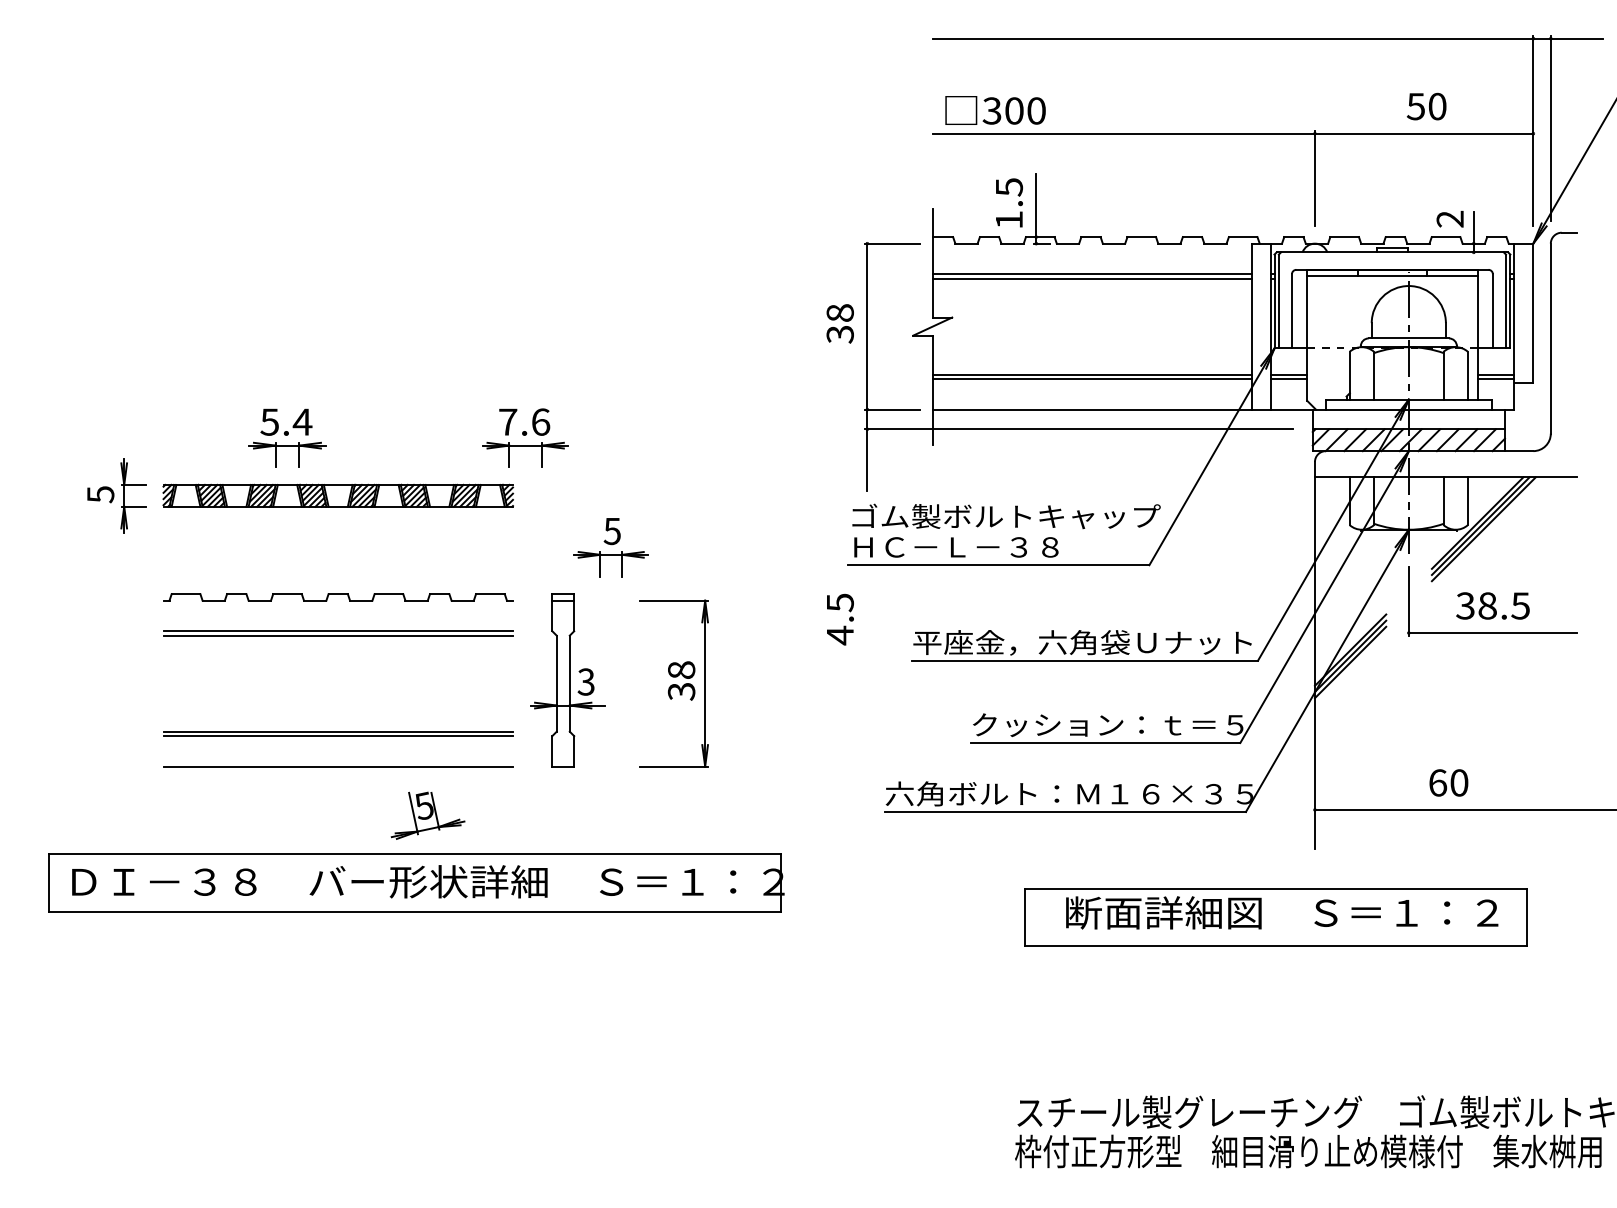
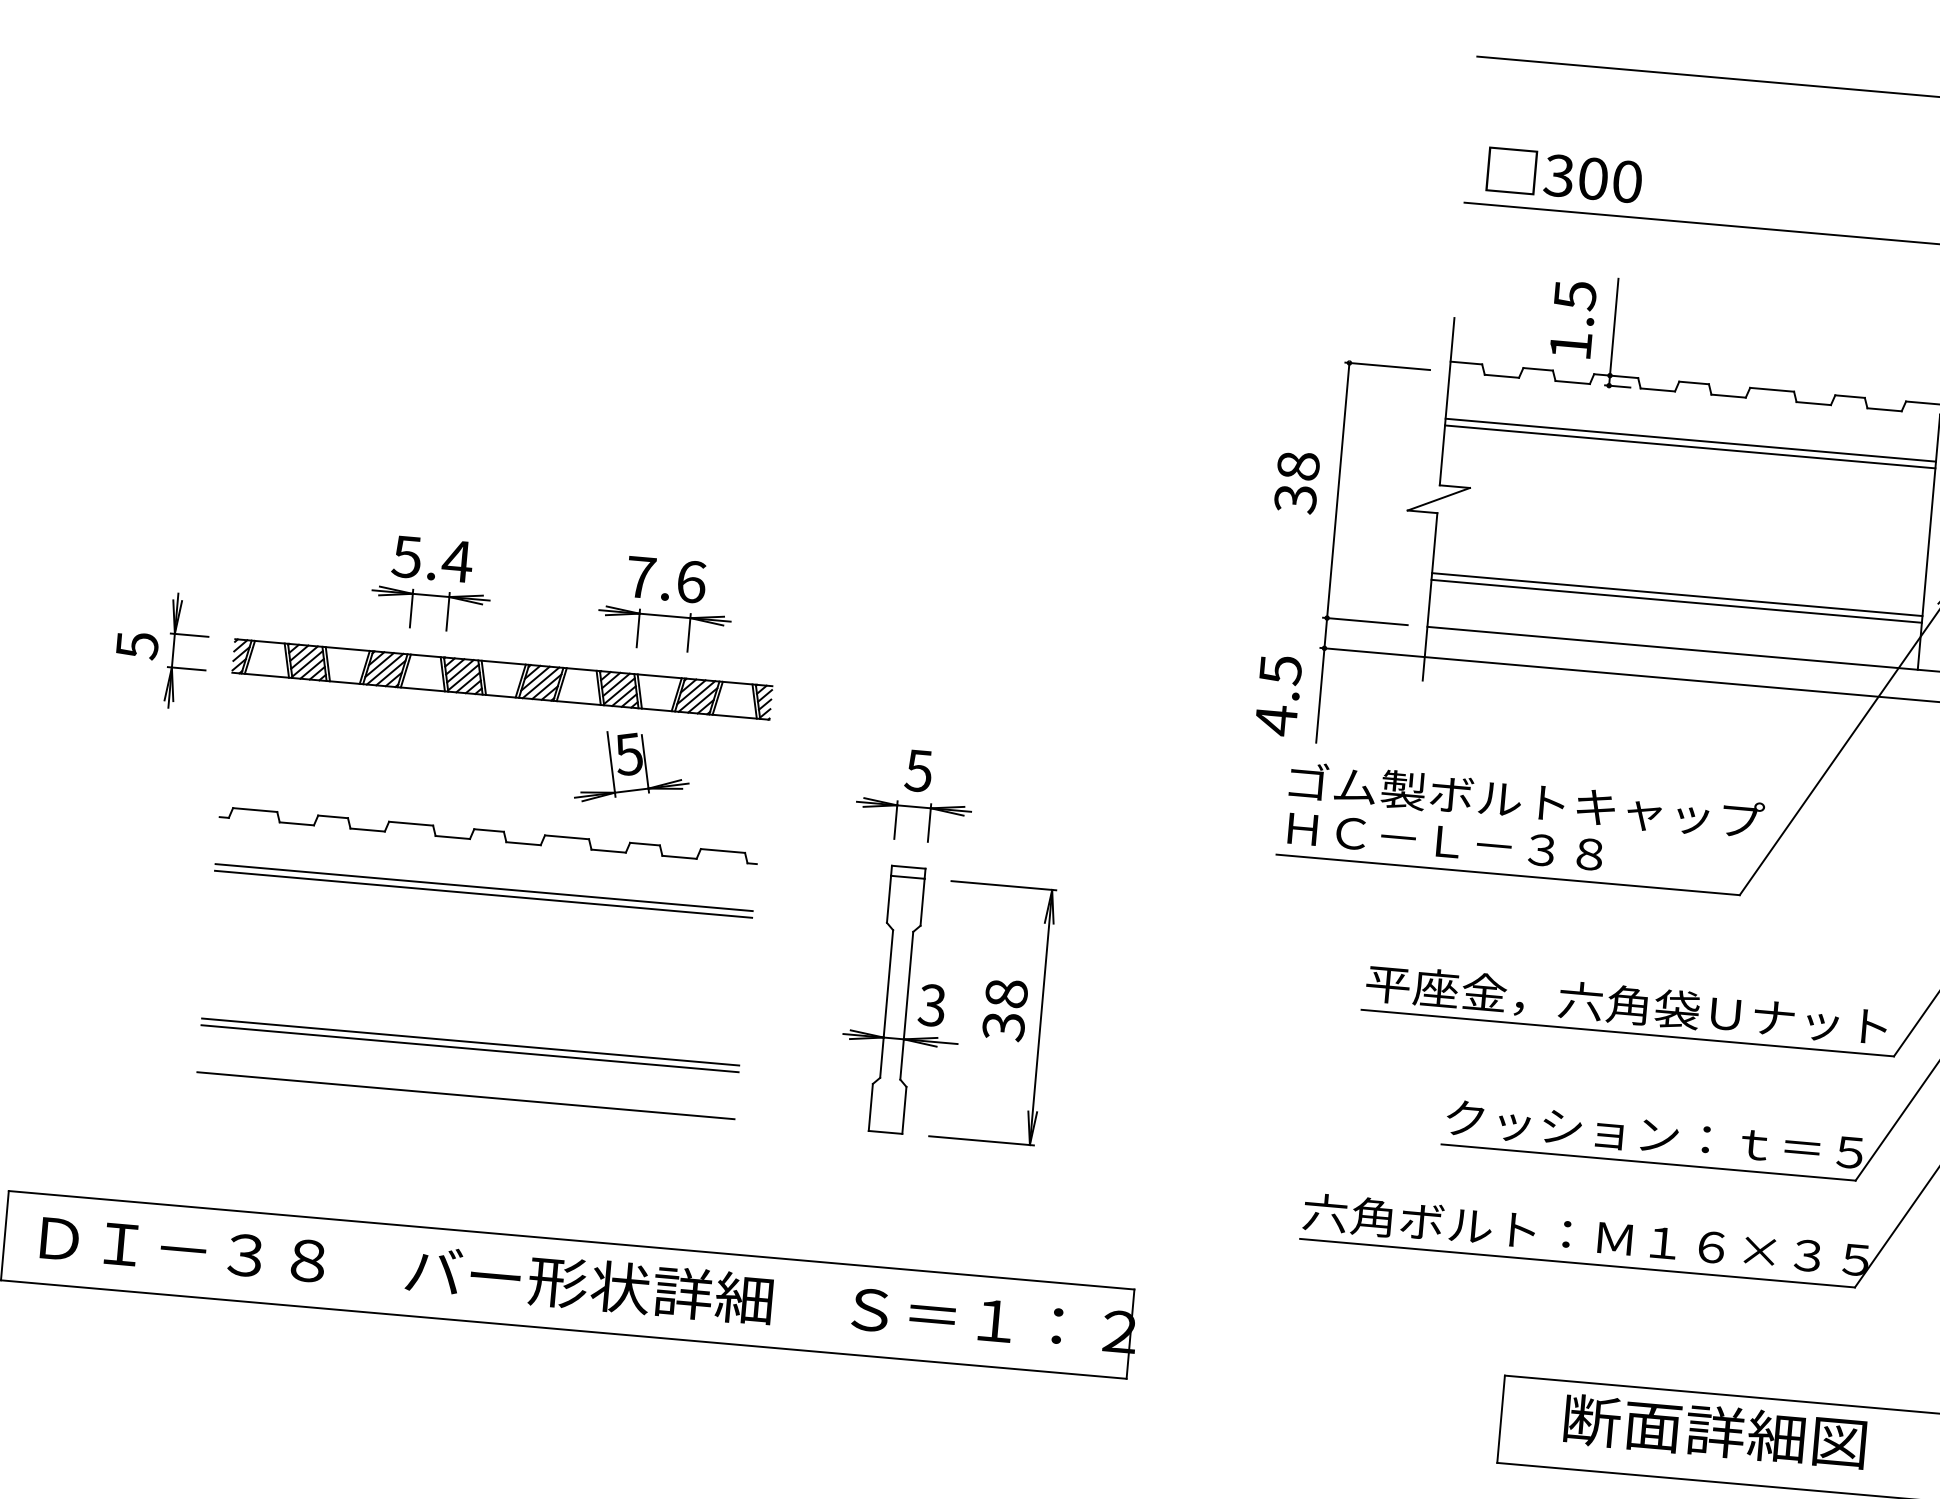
part: (525, 437) -> (665, 603), moved
text: (840, 619) -> (1278, 695), moved
part: (567, 680) -> (903, 1000), moved
part: (427, 815) -> (632, 769), moved

